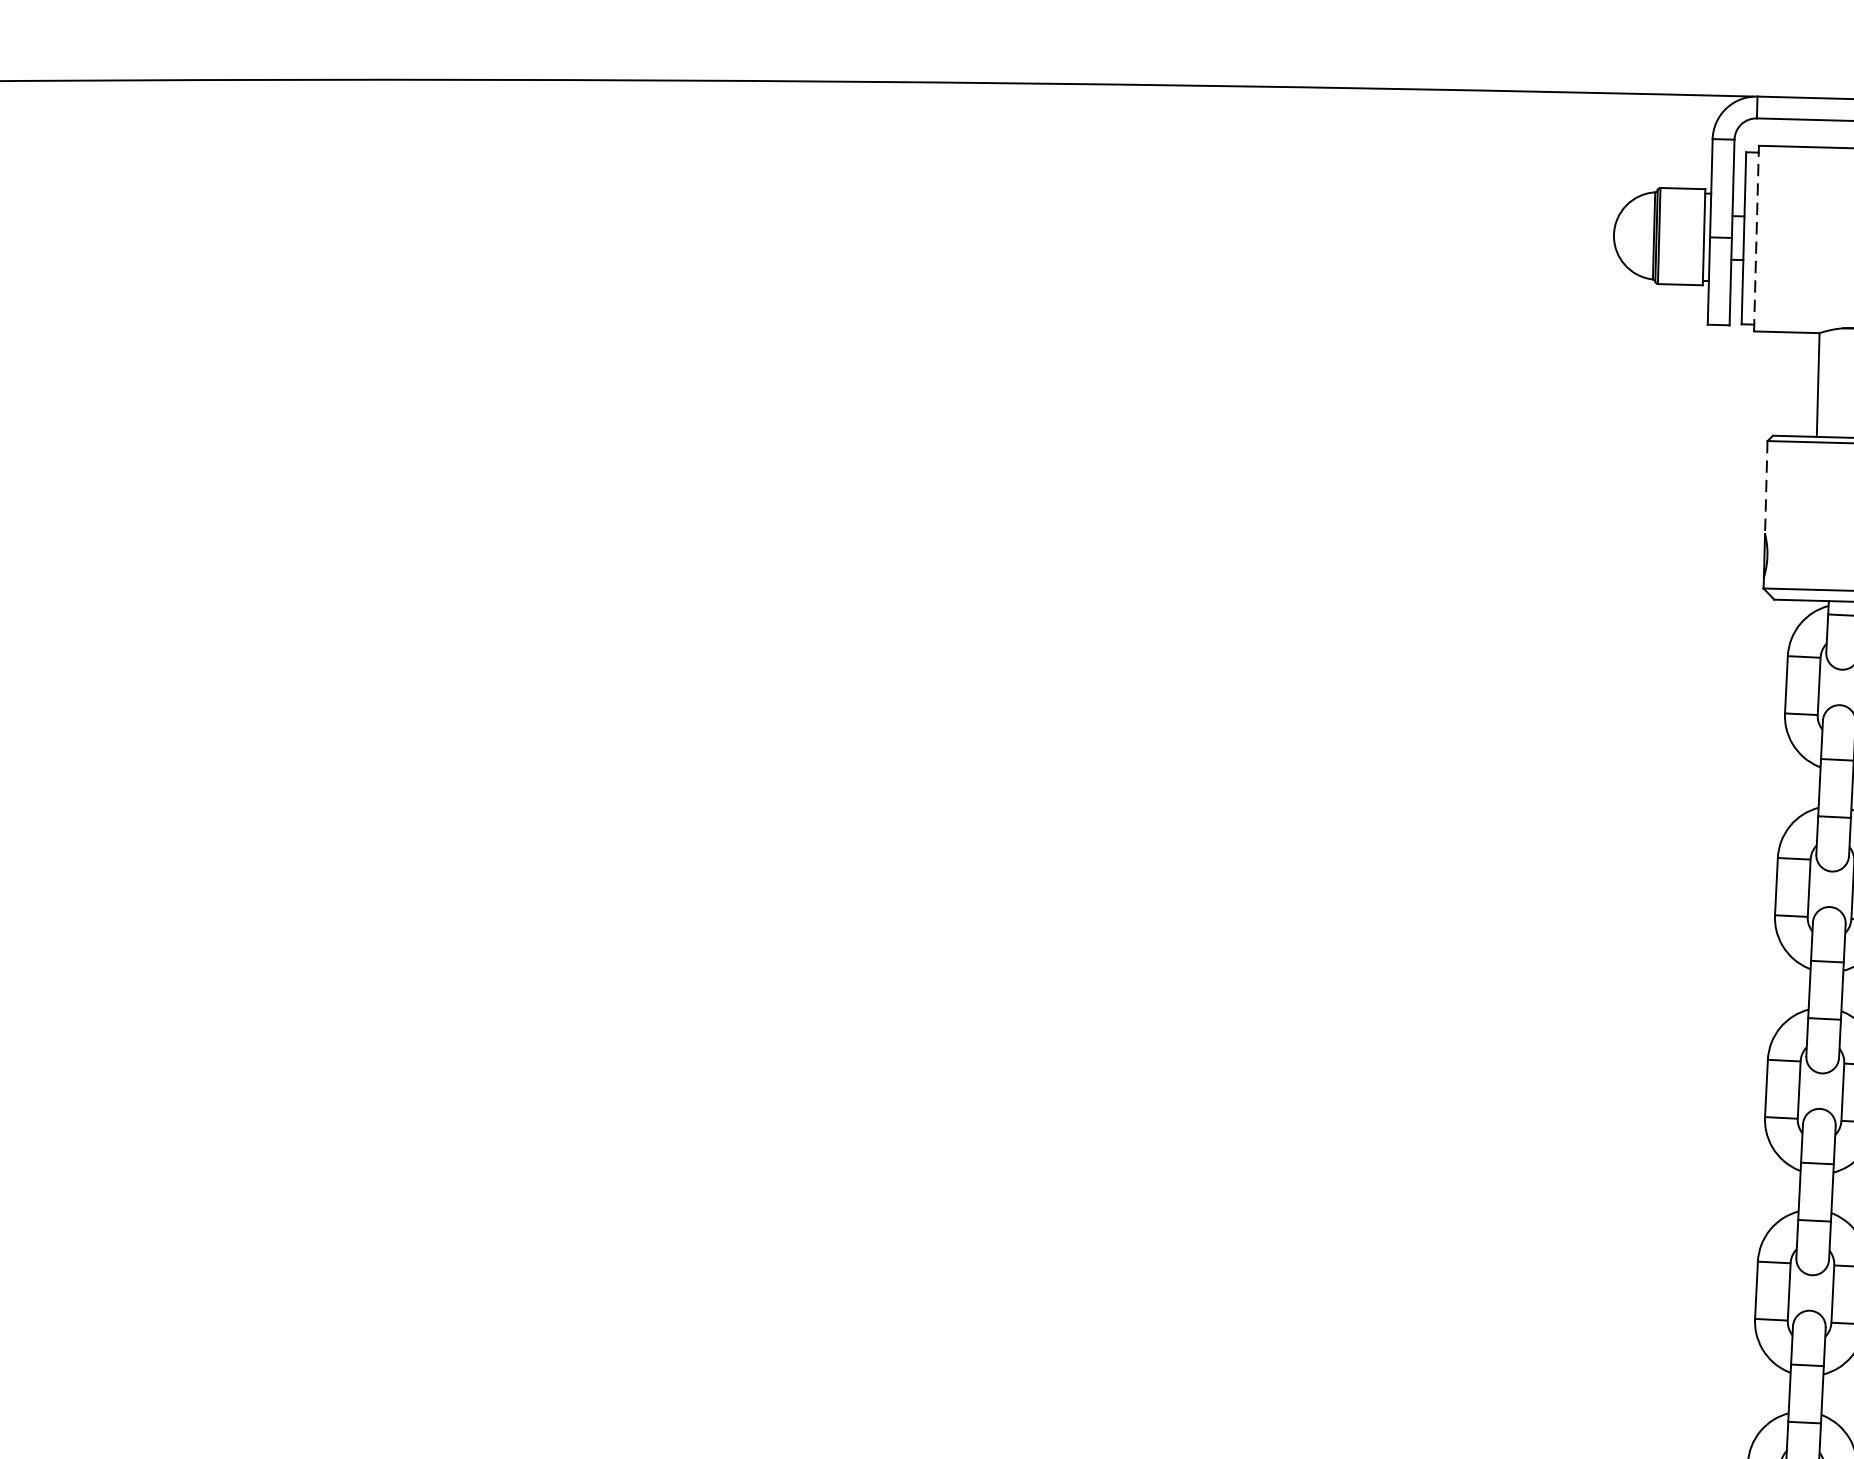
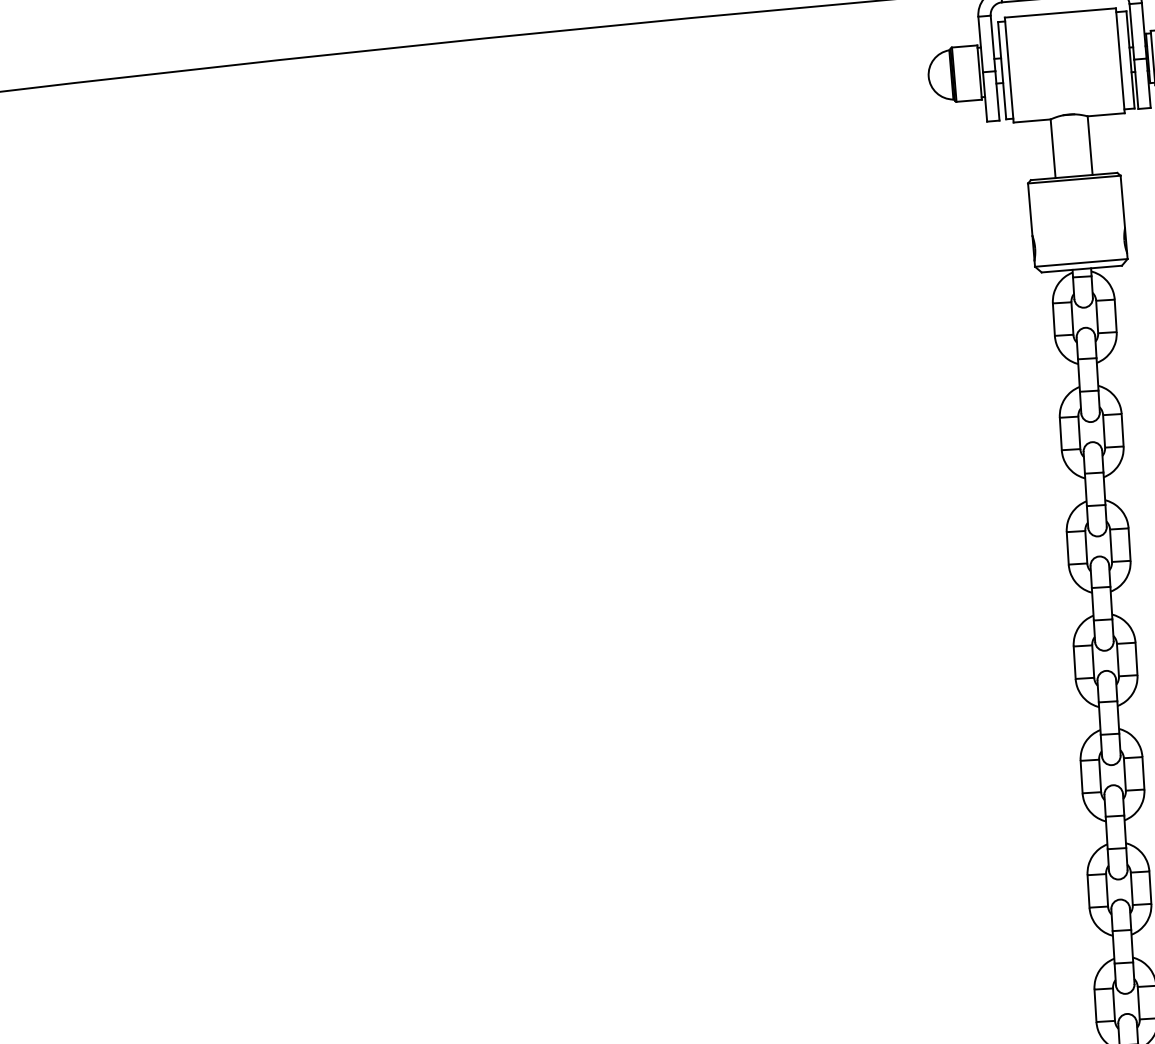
line: (1756, 239) -> (1009, 70), dashed -> solid
line: (1766, 488) -> (1030, 210), dashed -> solid

